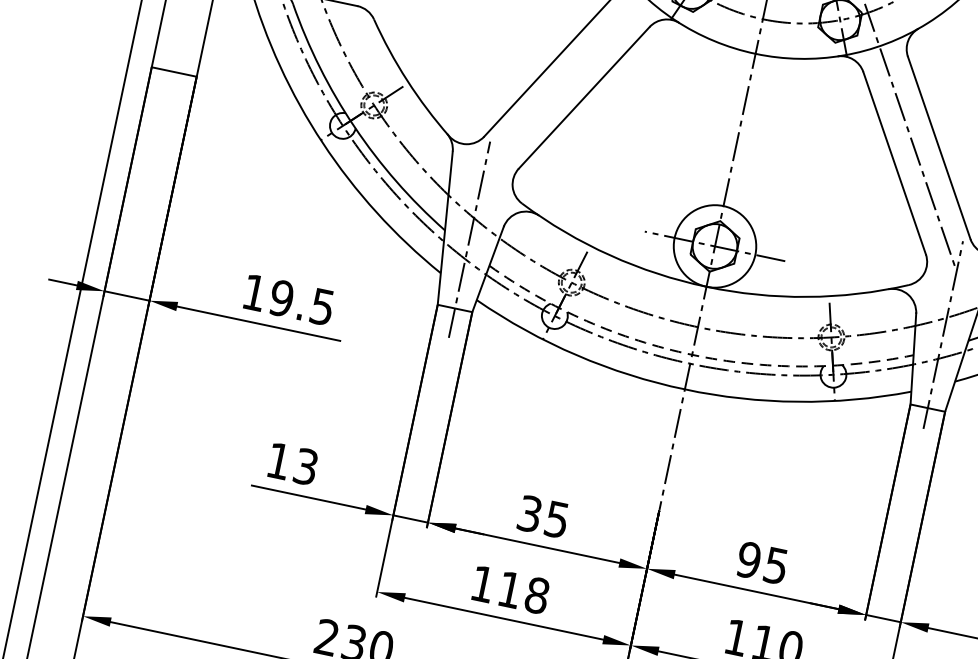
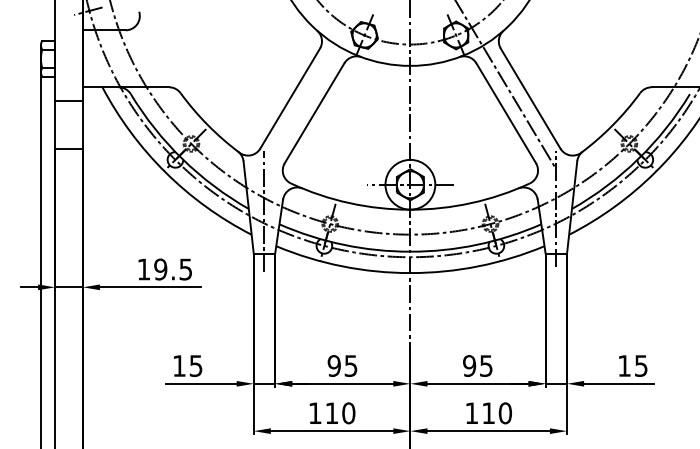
arc: (692, 354) -> (410, 251), dashed -> solid
text: (306, 466) -> (196, 365), 13 -> 15
text: (528, 512) -> (333, 365), 35 -> 95
text: (536, 595) -> (348, 413), 118 -> 110

